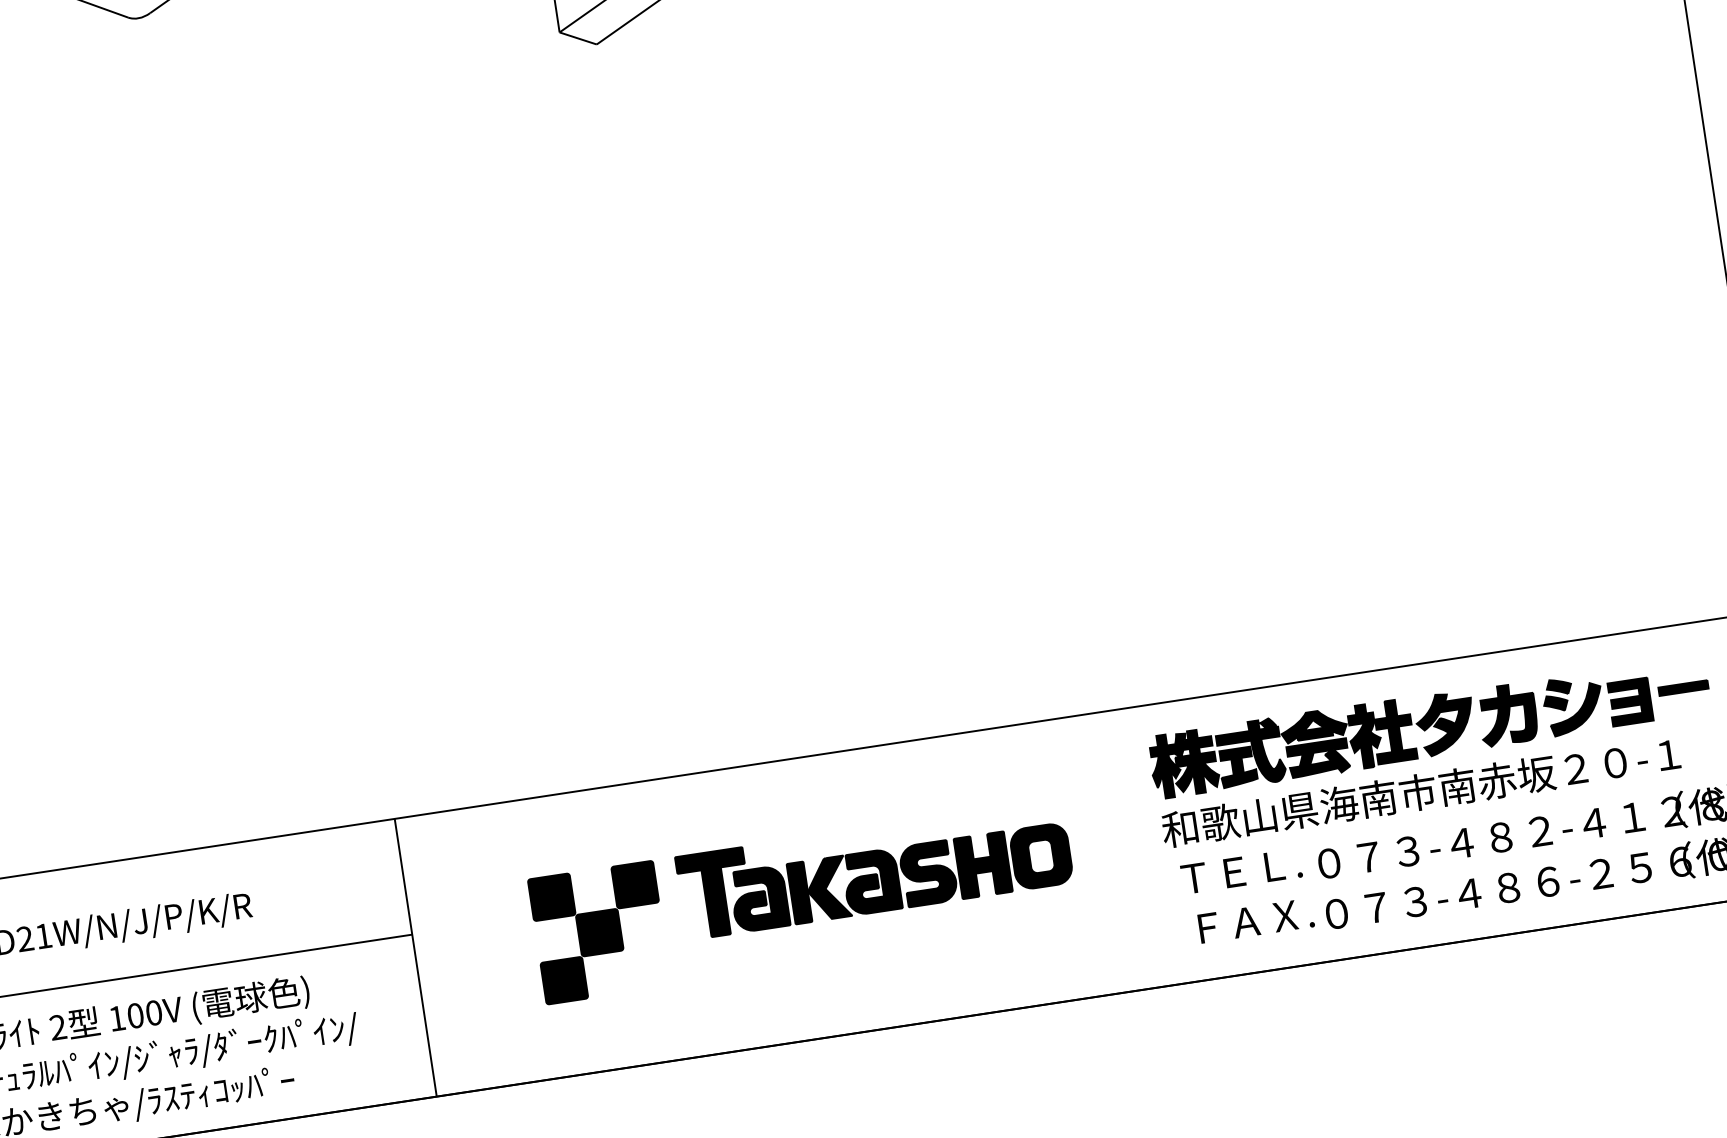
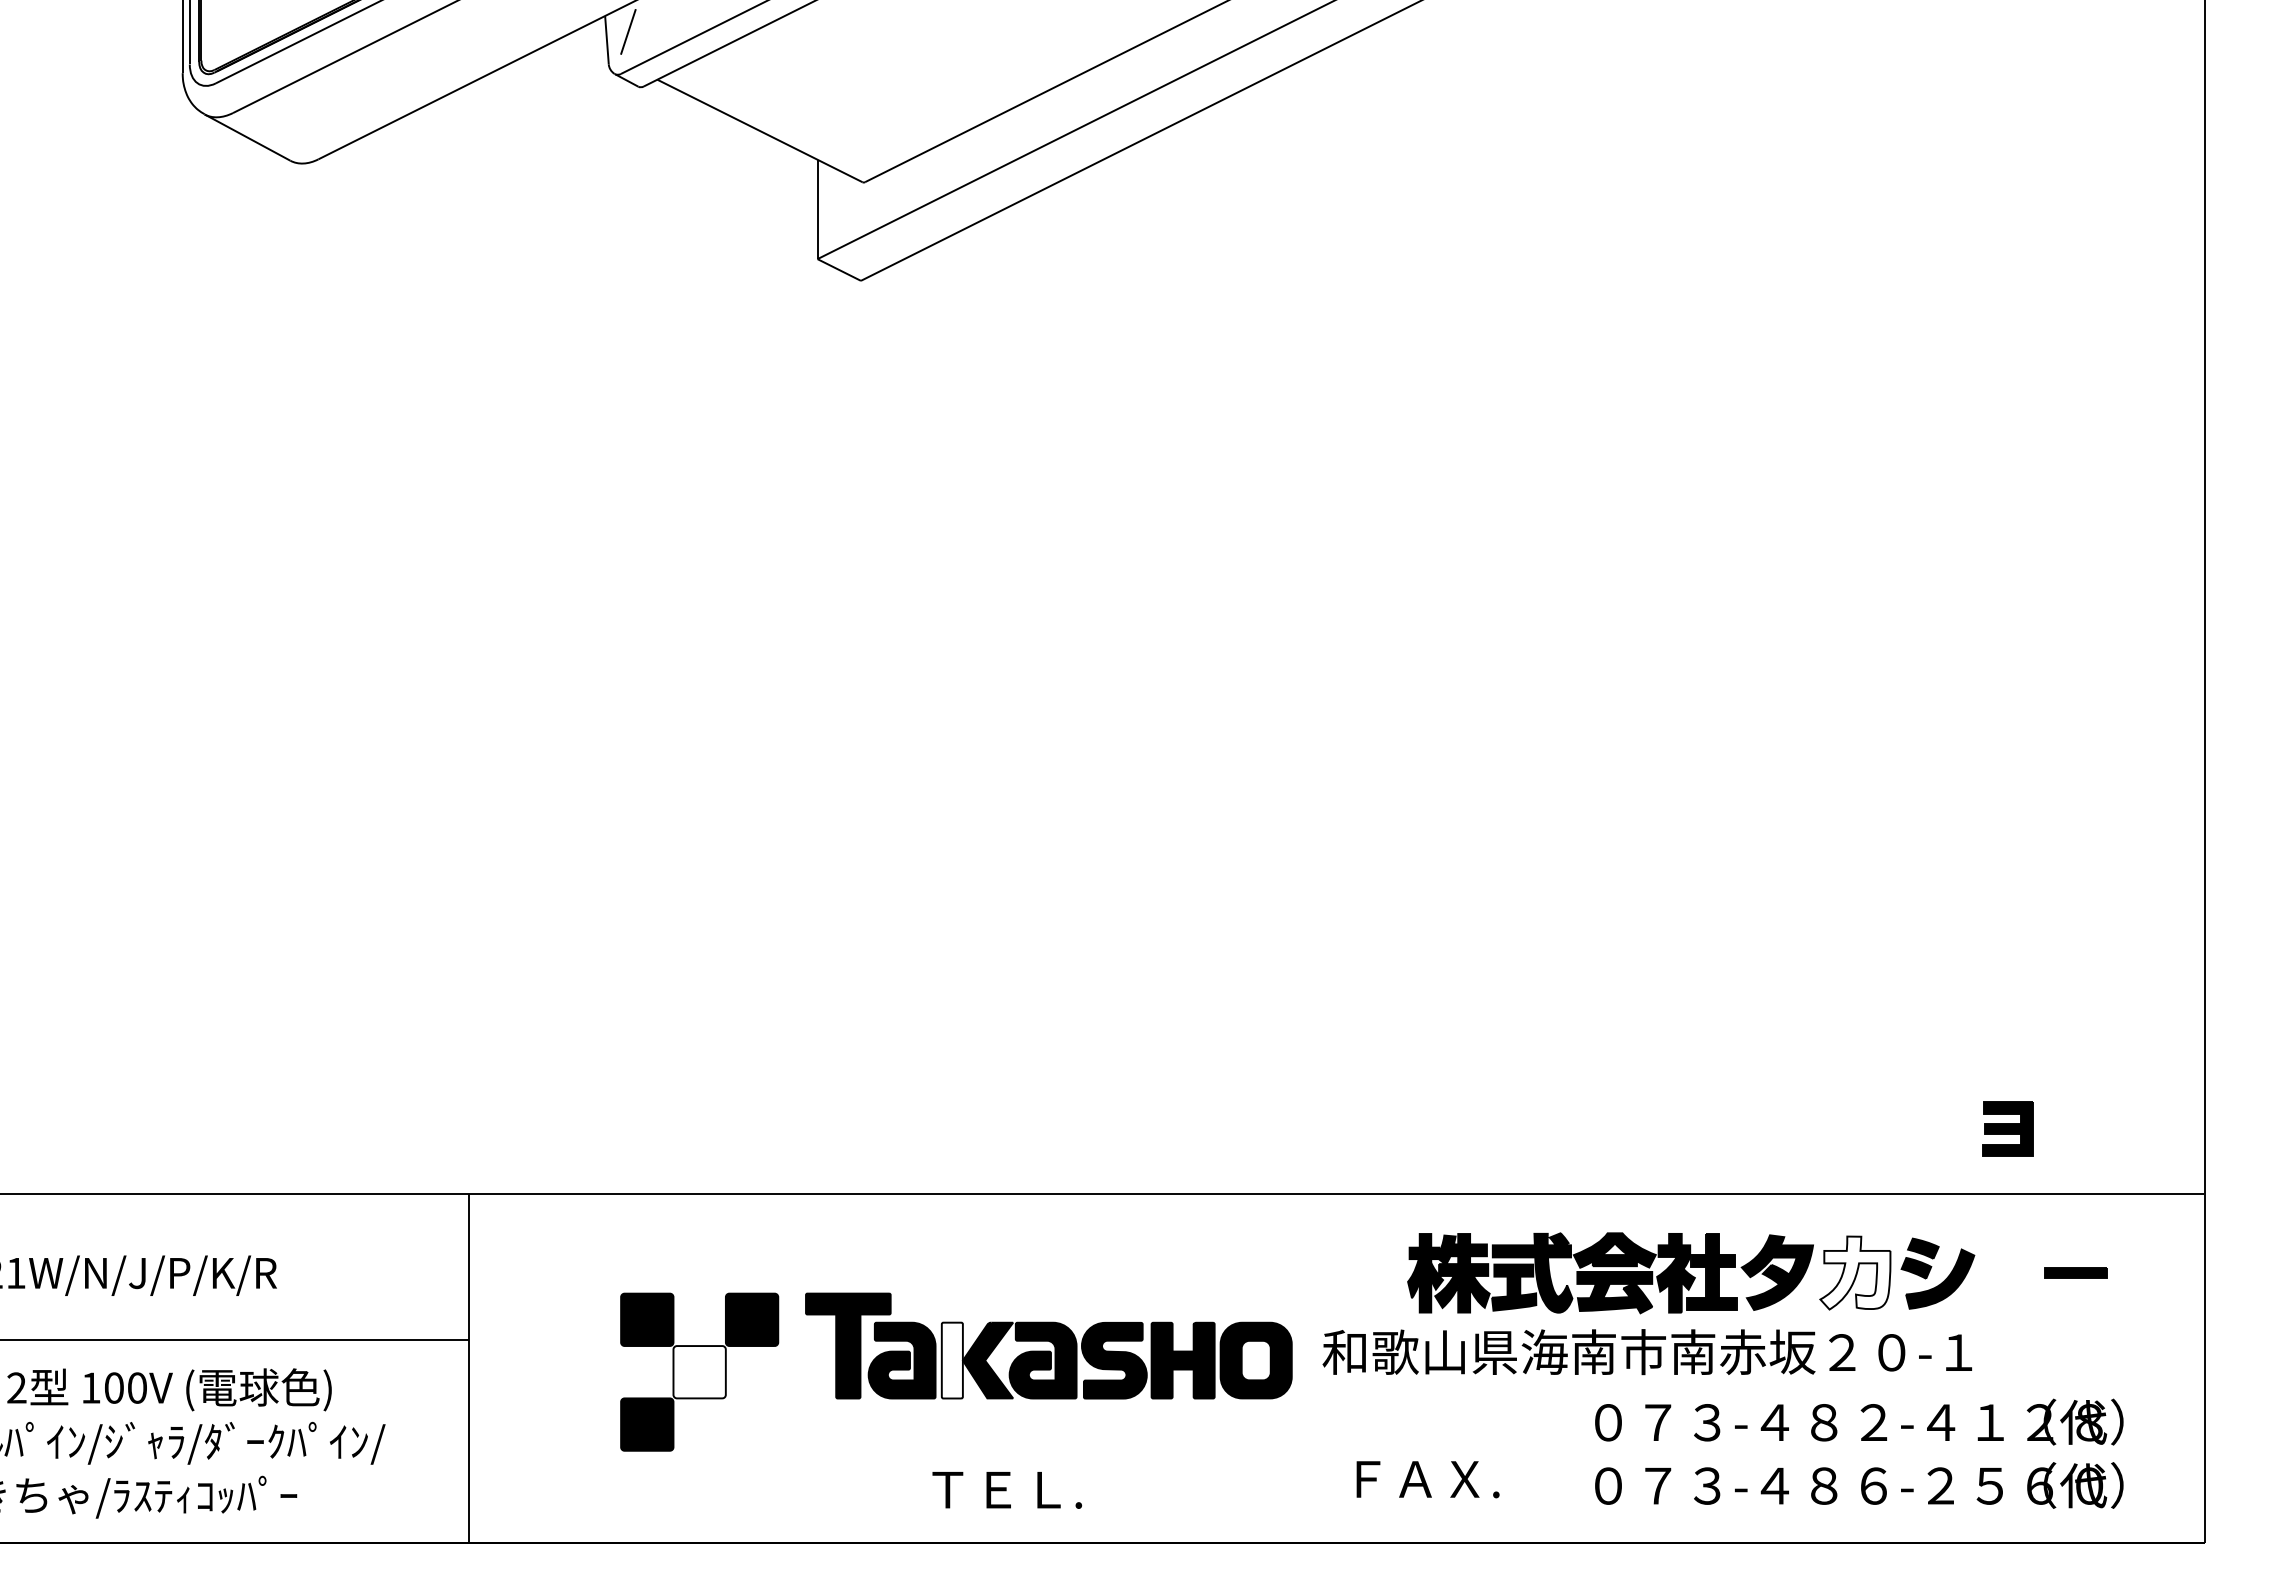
part: (1629, 701) -> (2007, 1128), moved
fill: (1507, 714) -> (1855, 1272), removed
text: (1420, 792) -> (1646, 1352), moved
text: (1241, 871) -> (1007, 1490), moved
fill: (798, 893) -> (951, 1360), removed
text: (1255, 920) -> (1427, 1479), moved
fill: (599, 932) -> (699, 1372), removed

